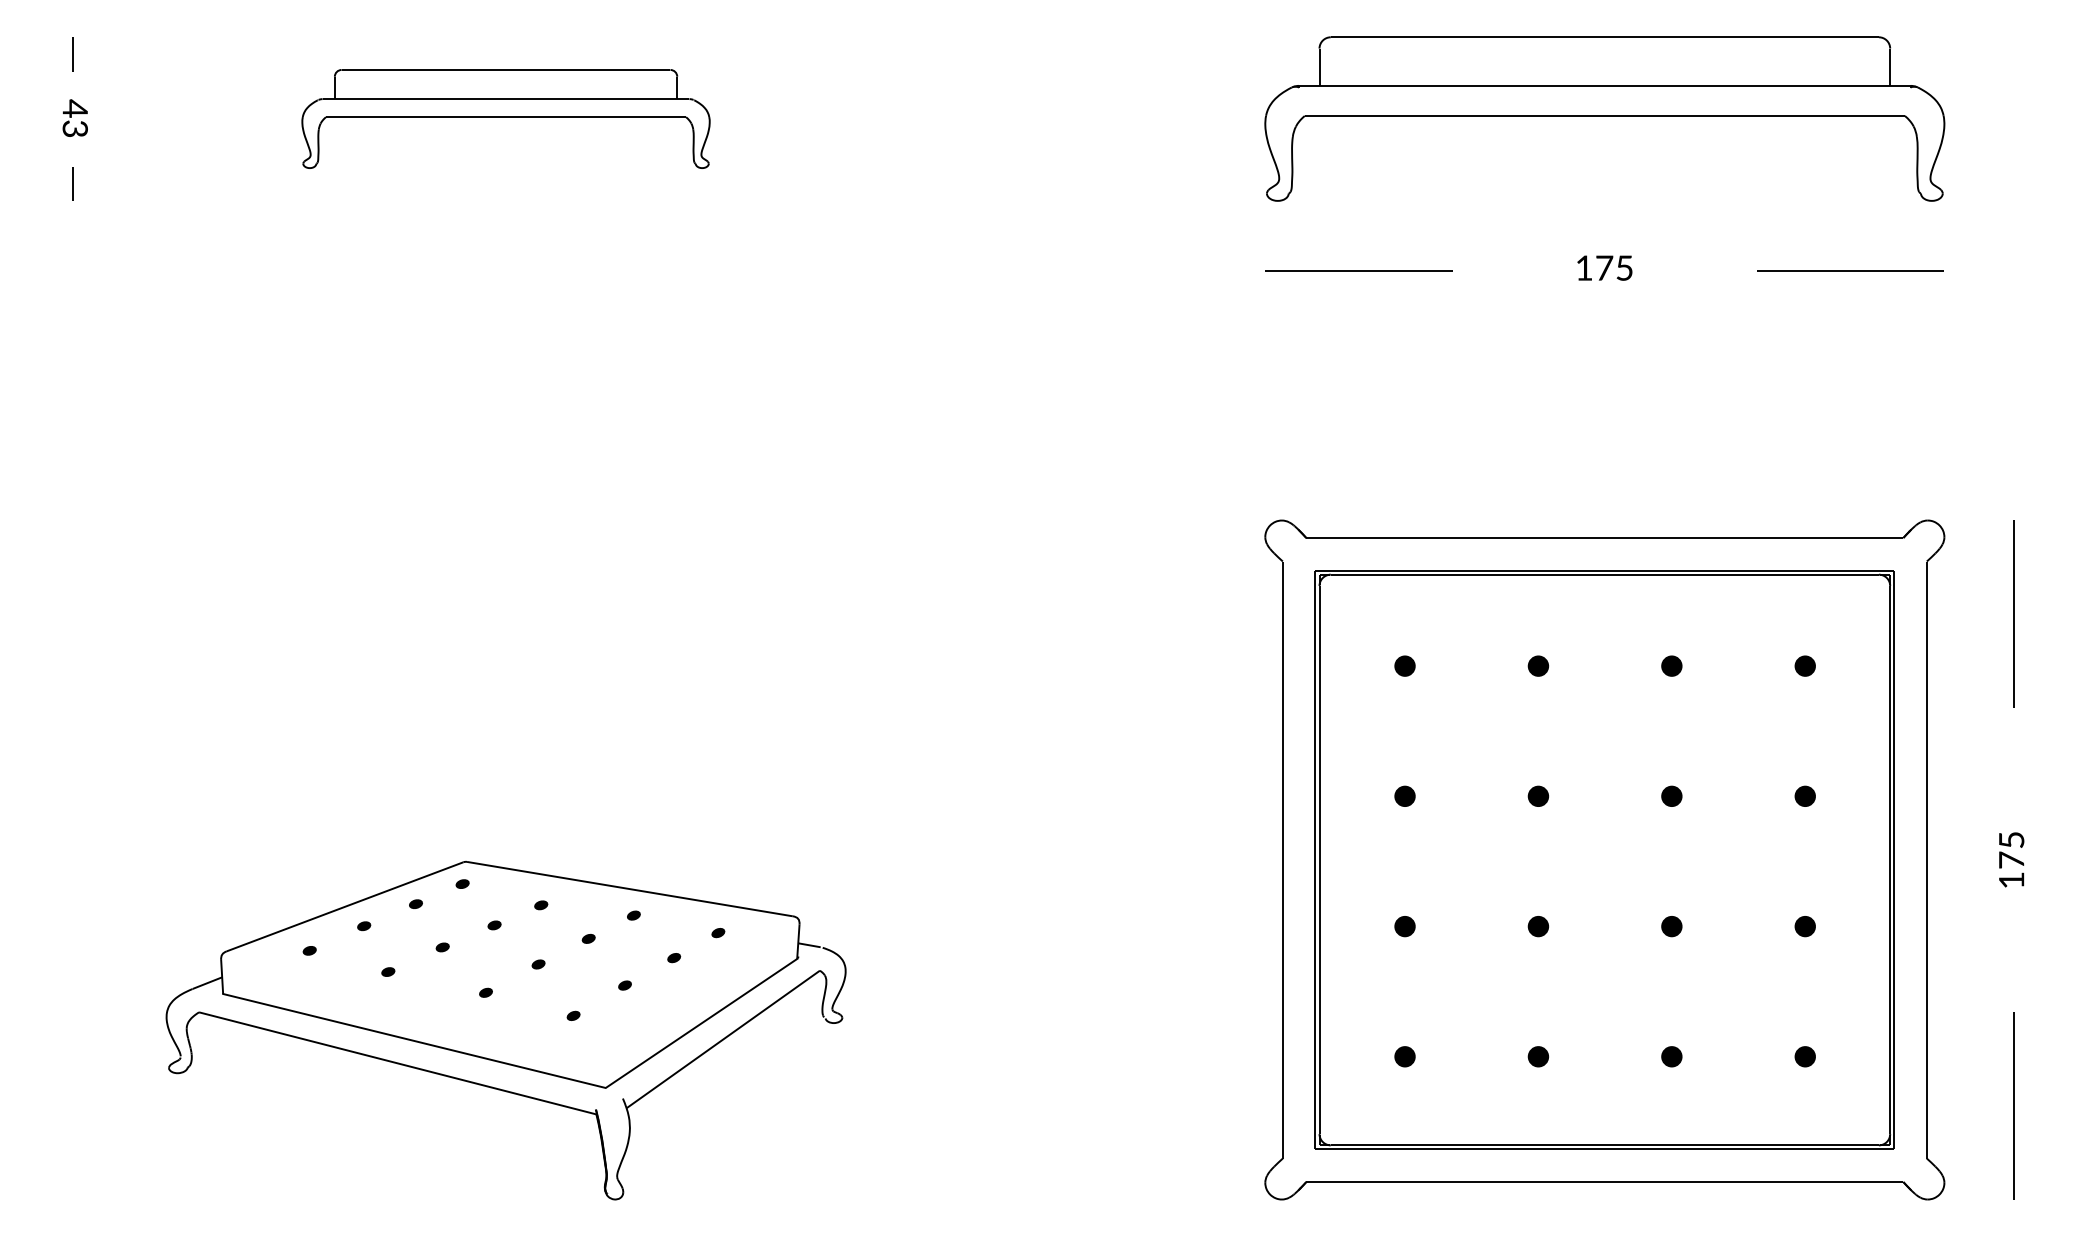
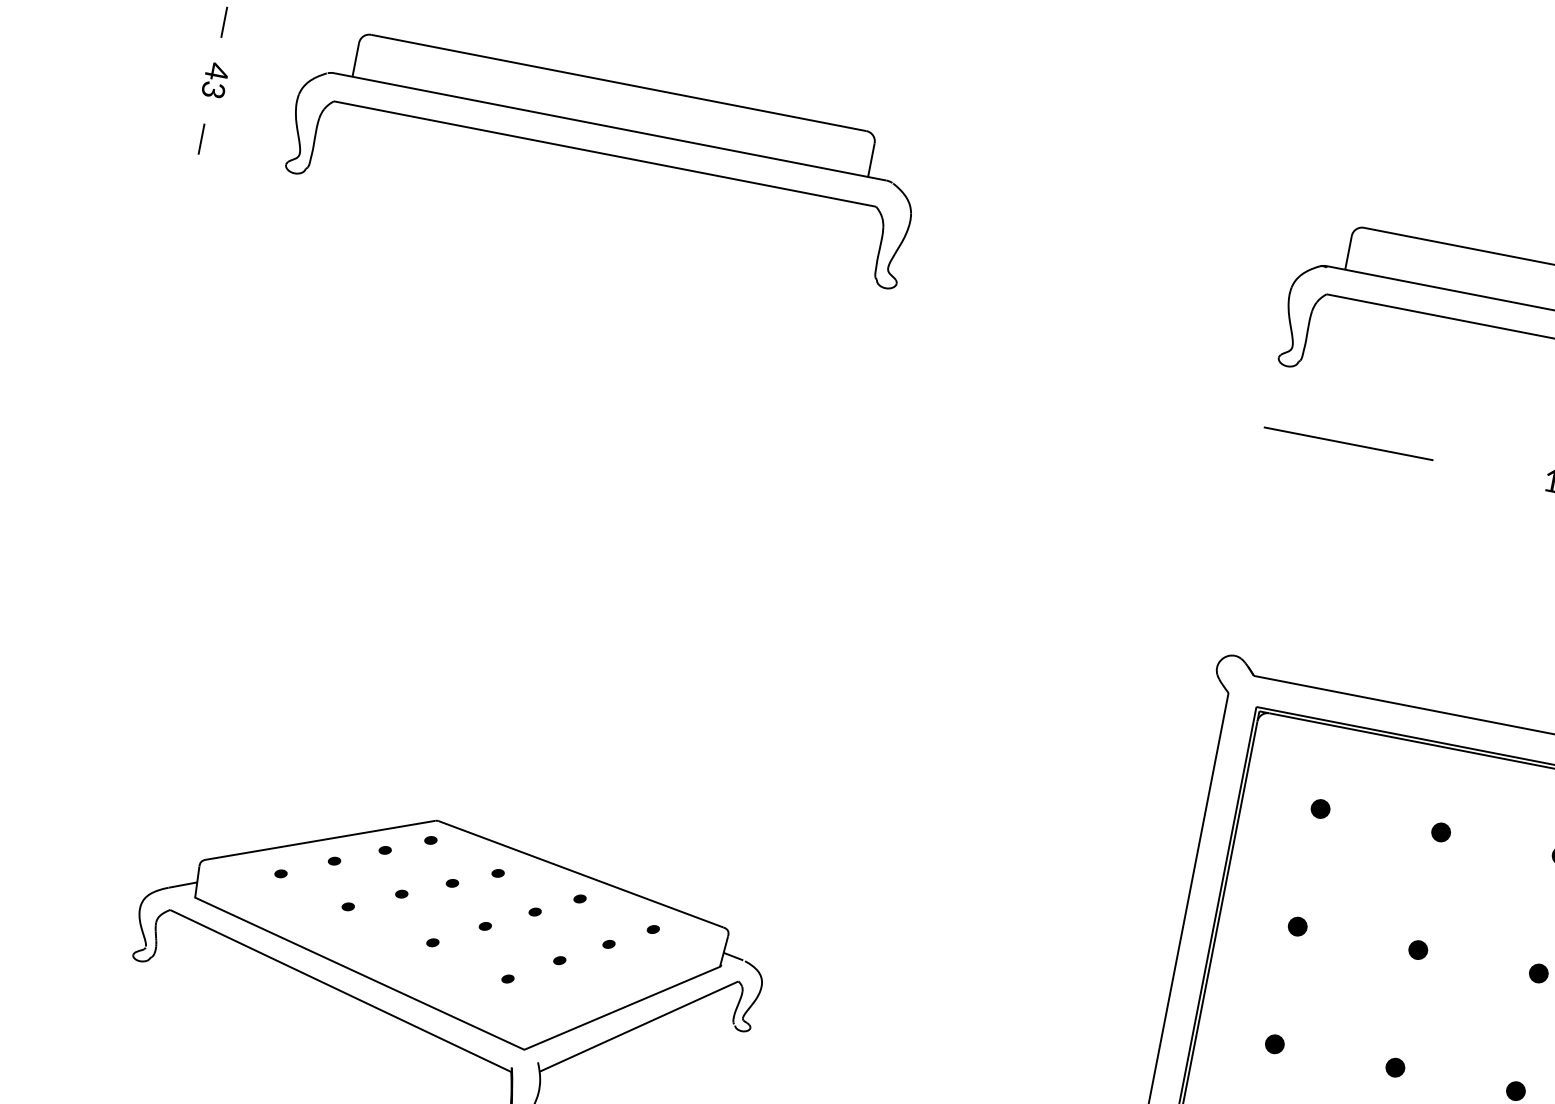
part: (505, 118) -> (604, 156), size x1.67

